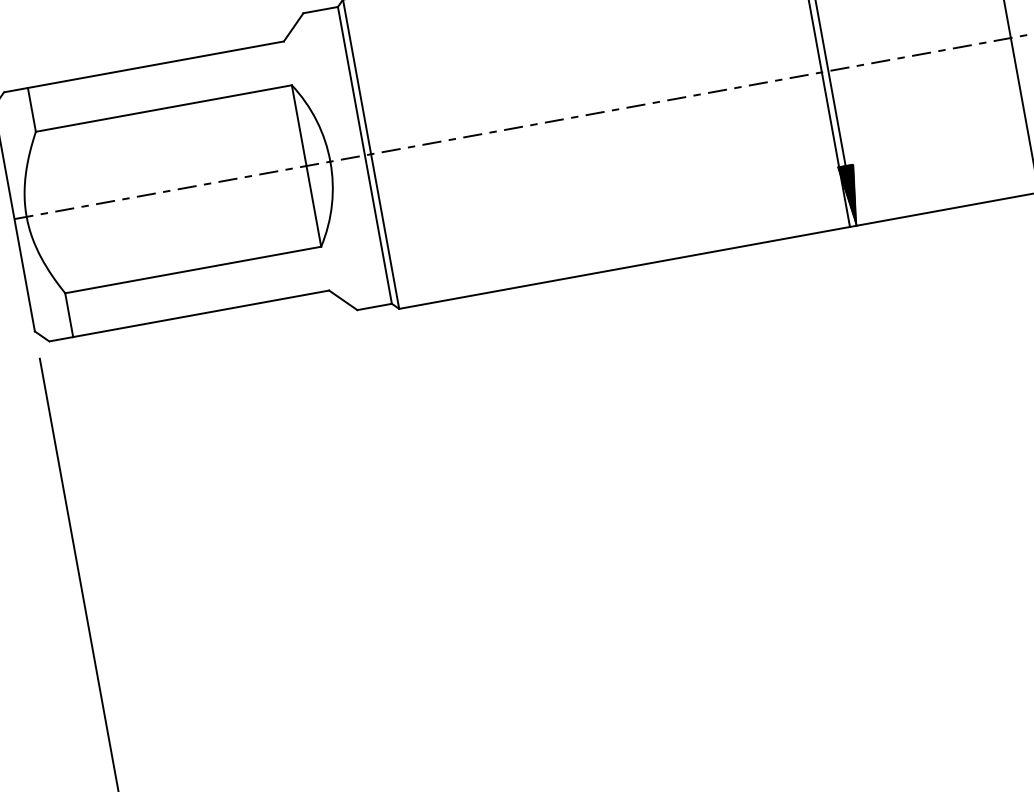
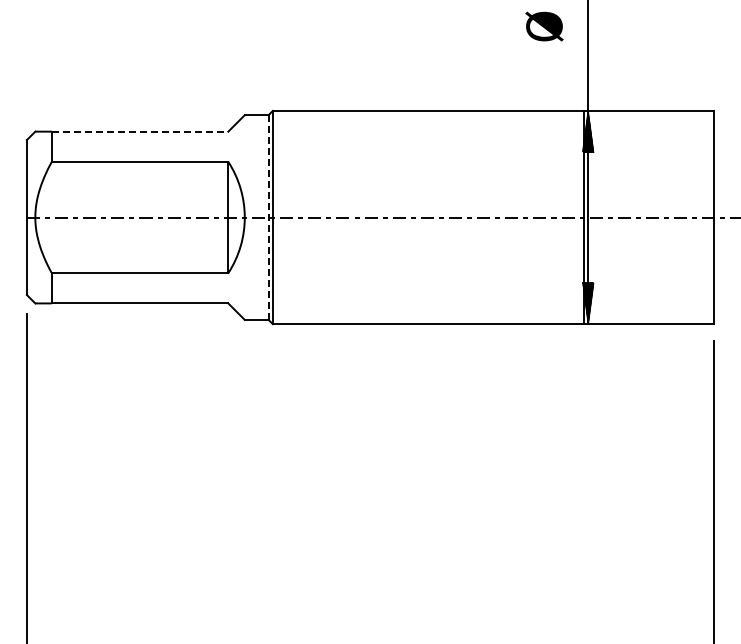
line: (156, 64) -> (140, 131), solid -> dashed
line: (365, 156) -> (268, 218), solid -> dashed

